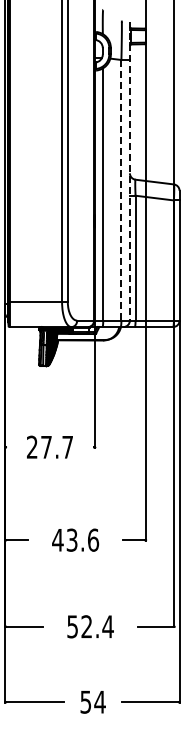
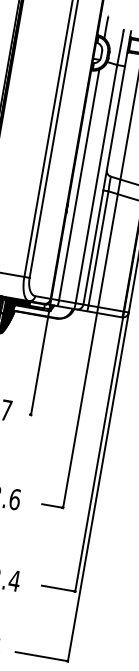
line: (129, 171) -> (106, 168), dashed -> solid
line: (121, 190) -> (96, 184), dashed -> solid

